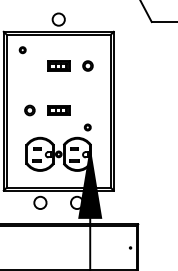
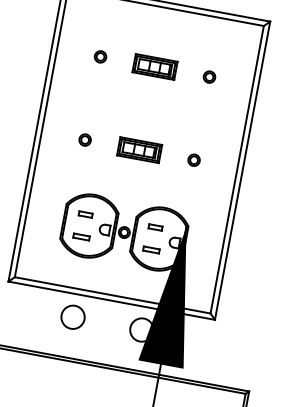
part: (22, 50) -> (99, 57), moved
part: (87, 66) -> (208, 77), size x0.62
part: (29, 110) -> (84, 139), size x0.62
part: (87, 127) -> (193, 160), moved

